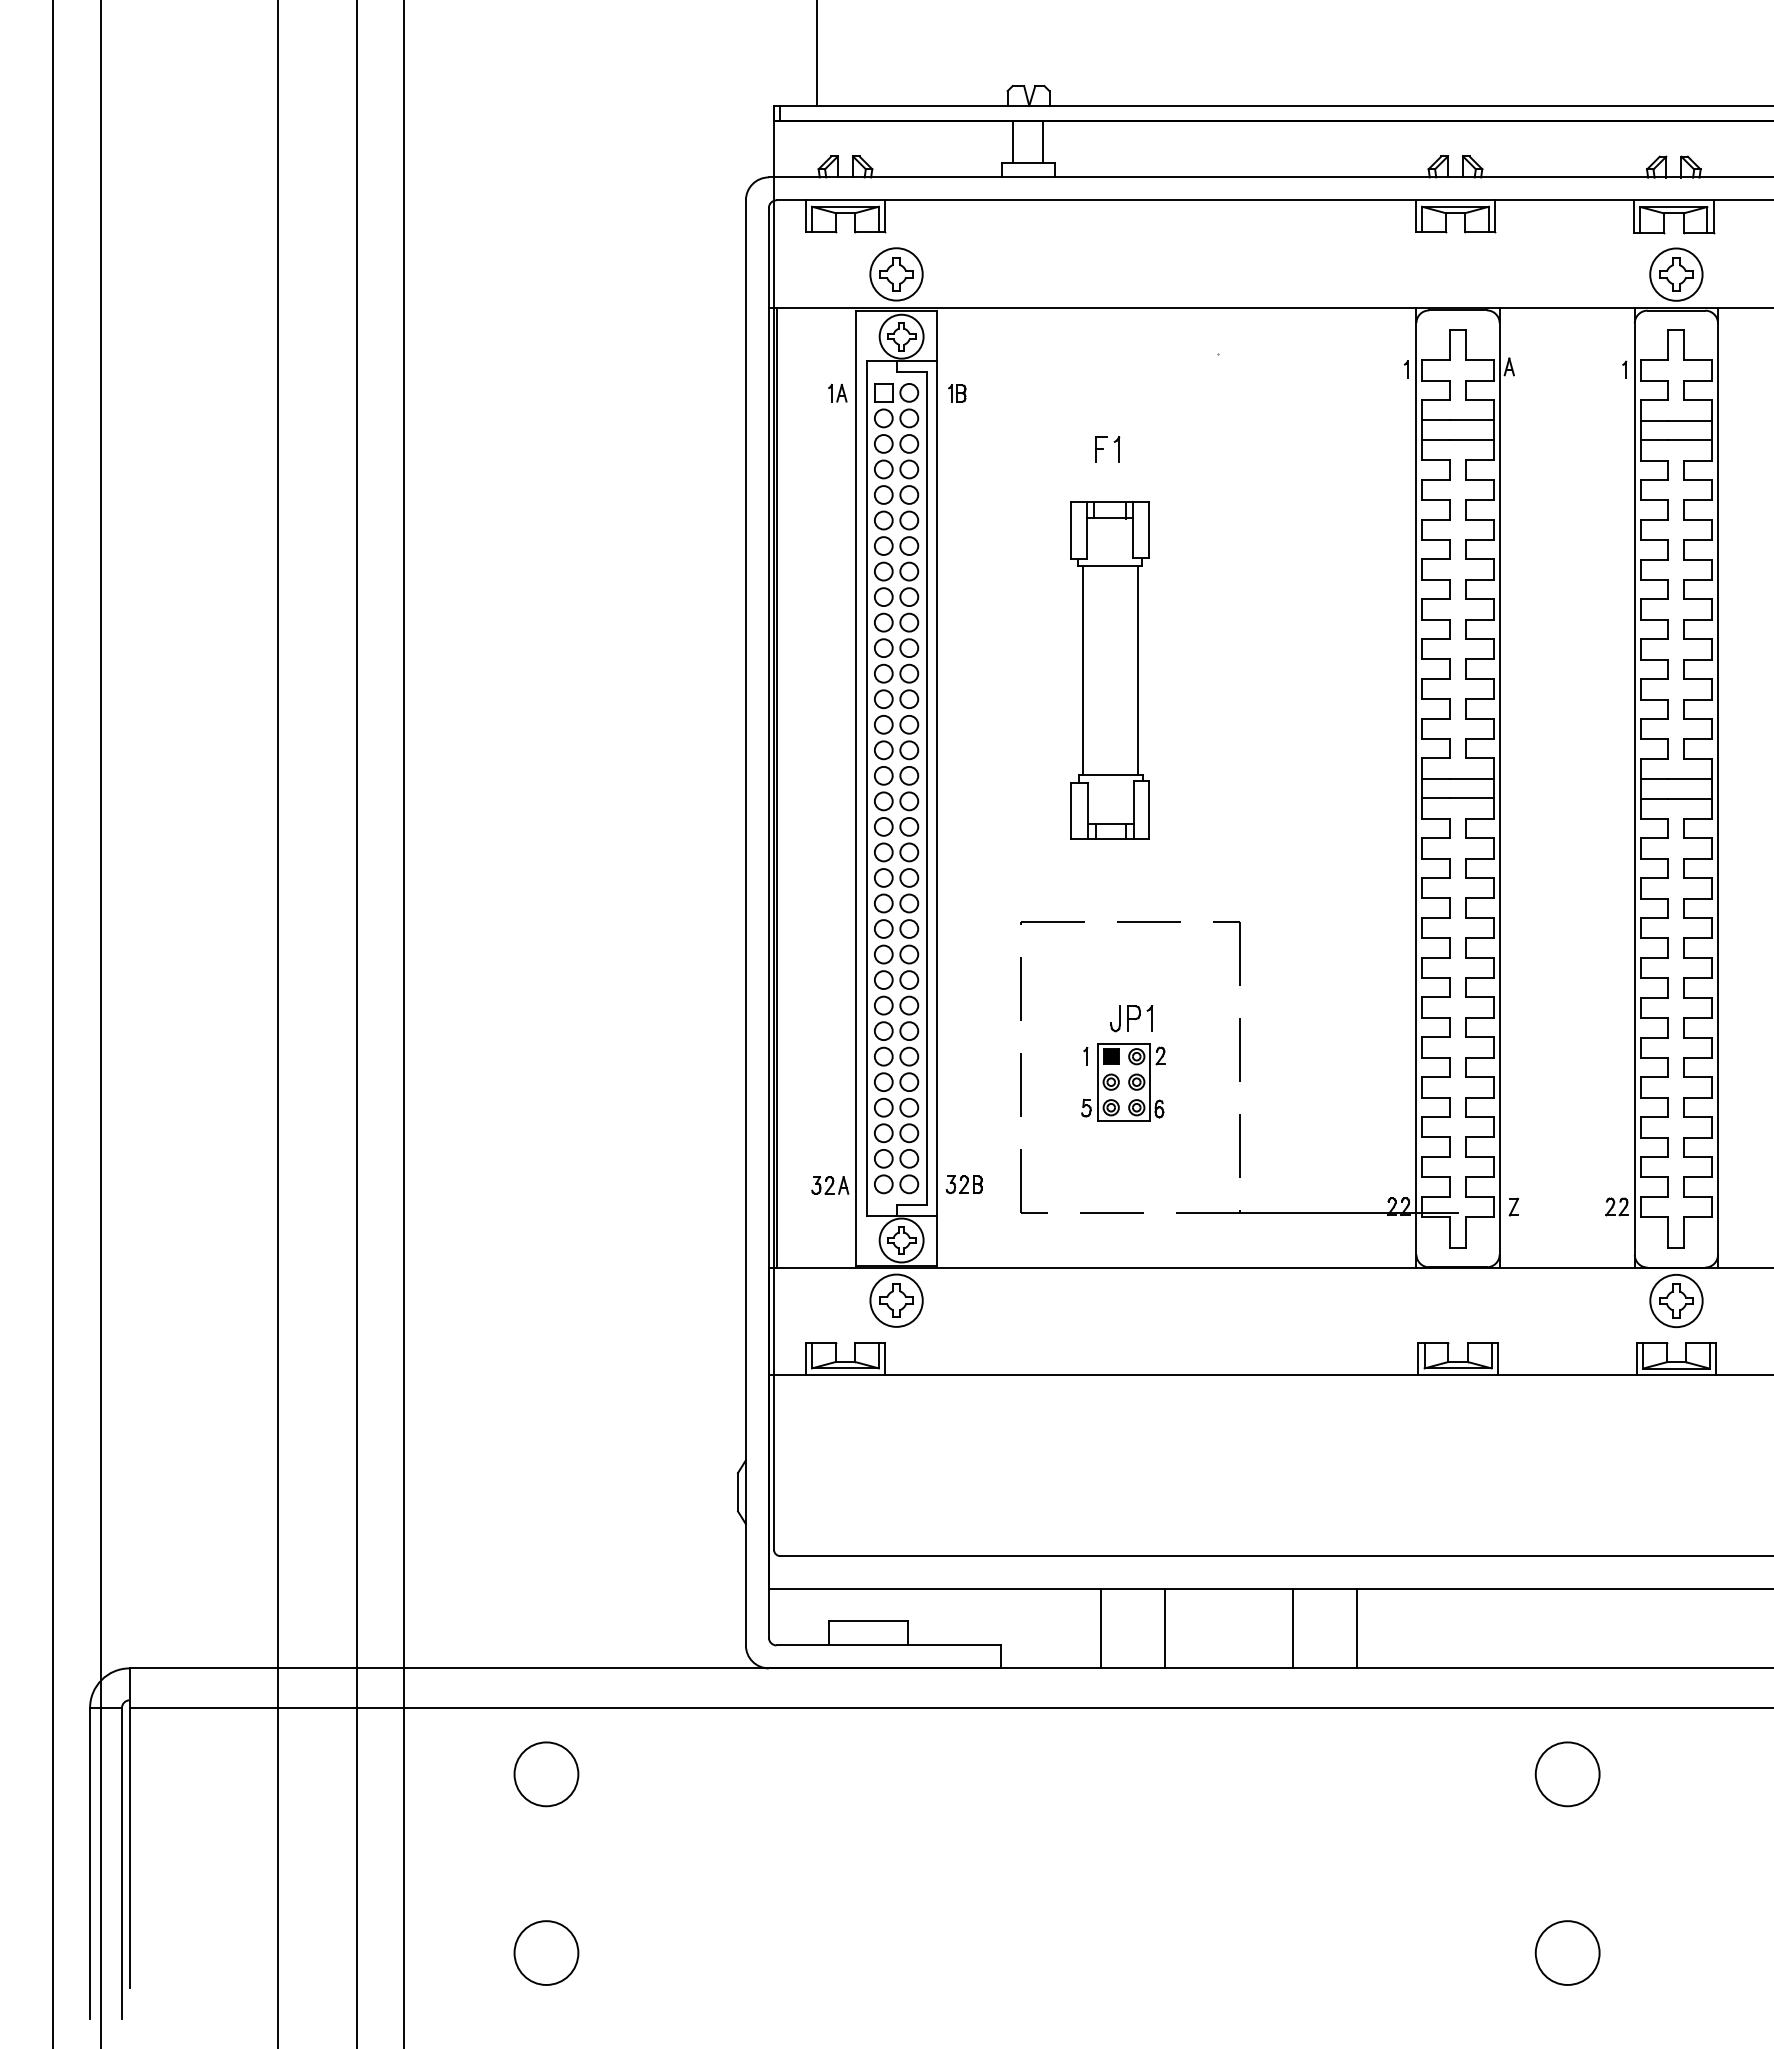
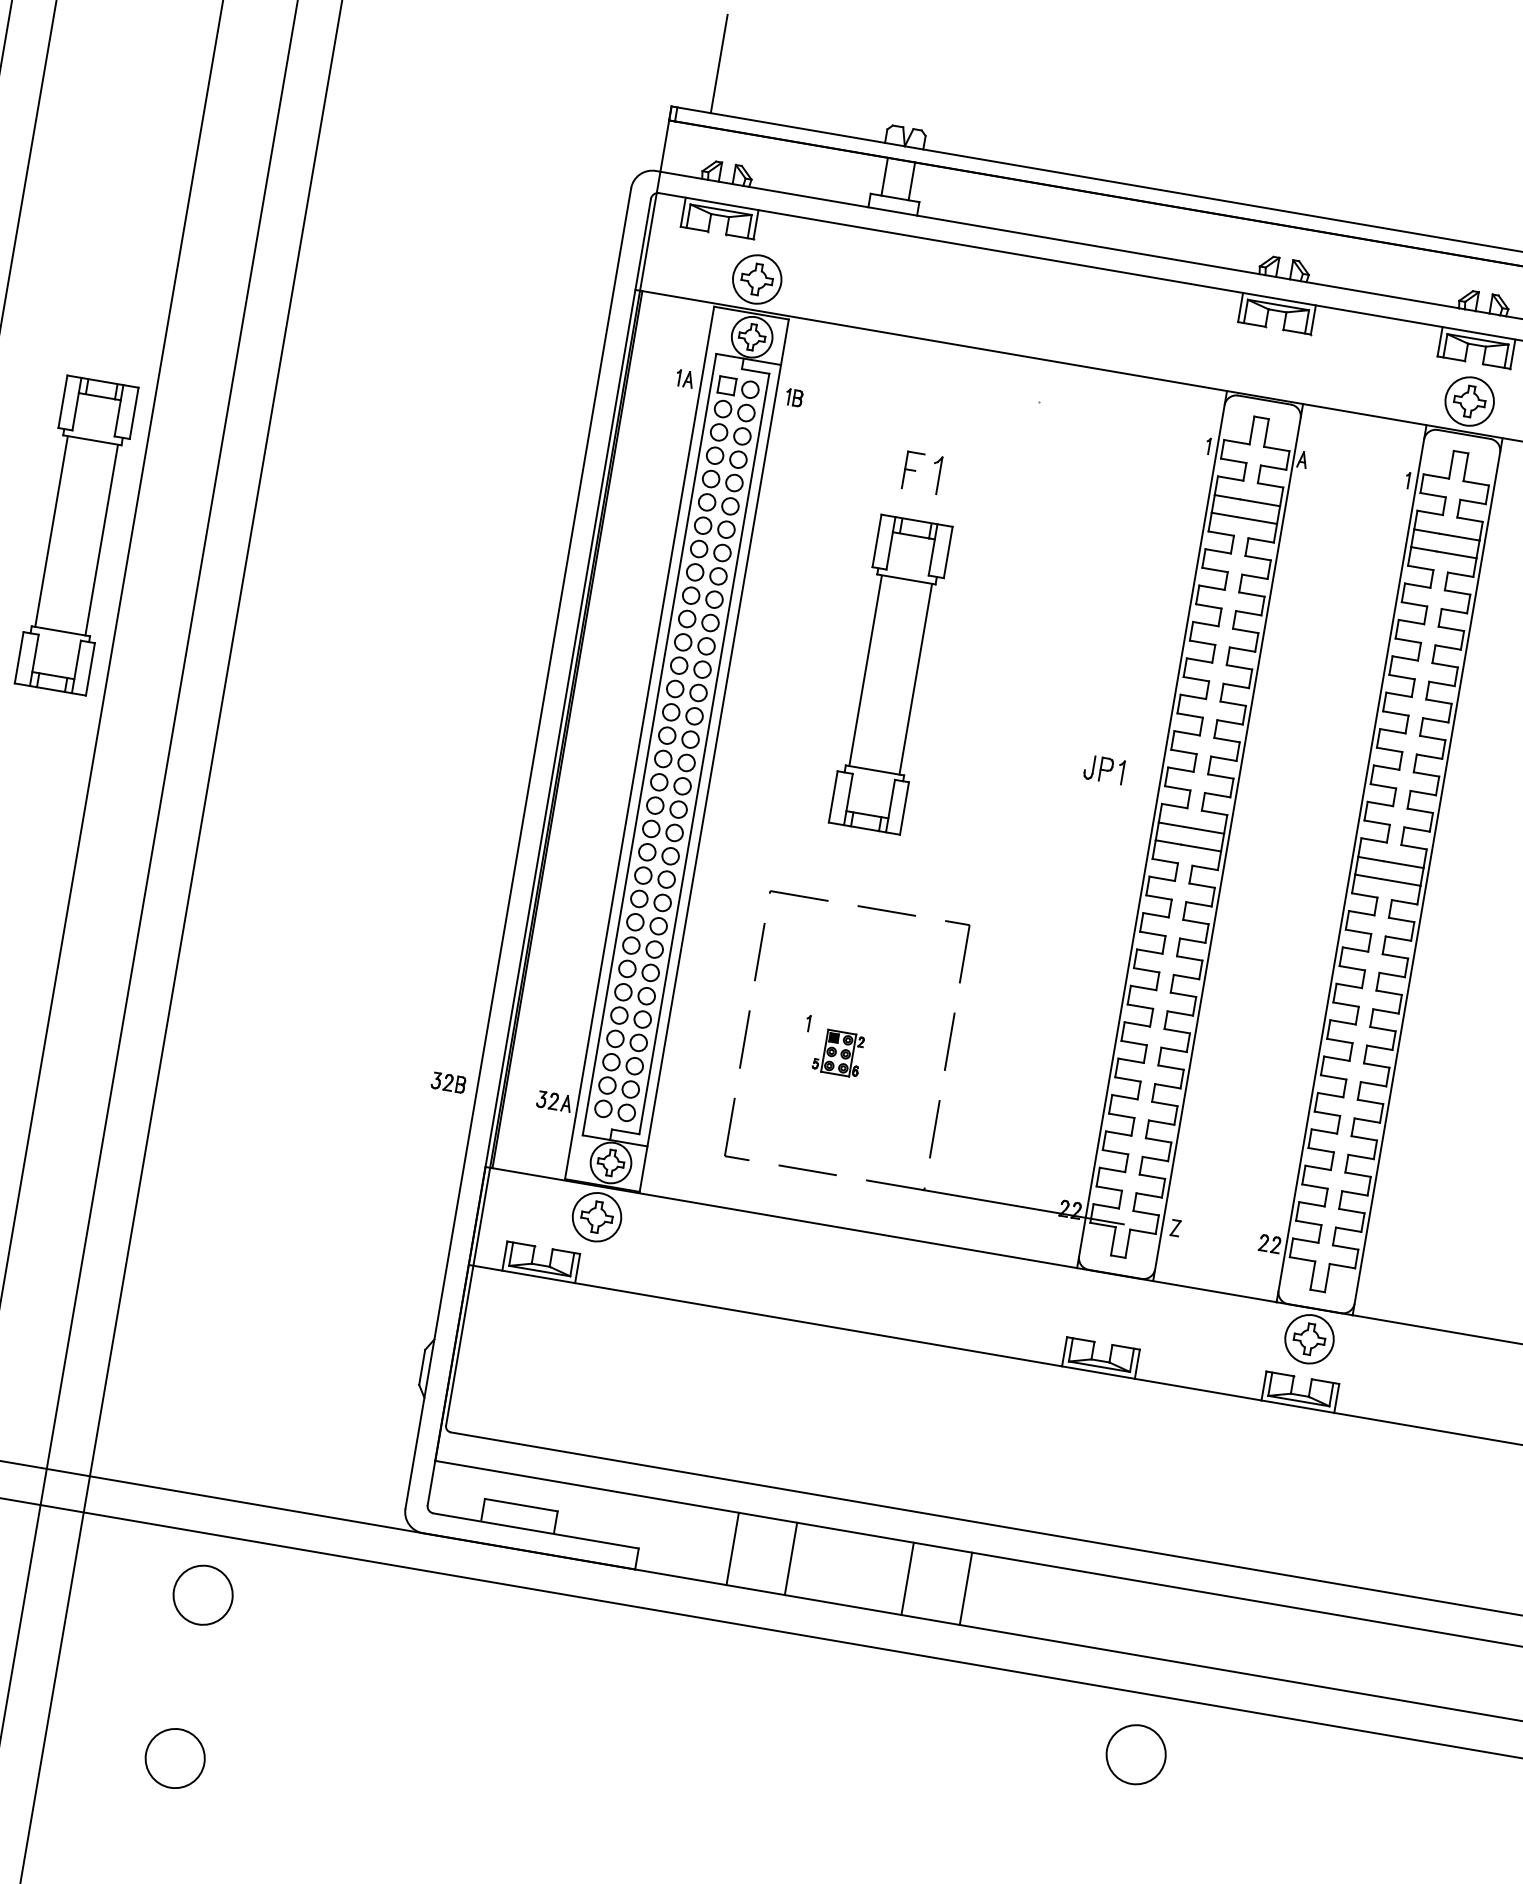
part: (1107, 449) -> (922, 472), size x1.6
part: (218, 670) -> (75, 535), added
part: (1131, 1018) -> (1104, 769), moved
part: (1123, 1082) -> (838, 1053), size x0.6
part: (963, 1184) -> (447, 1082), moved

